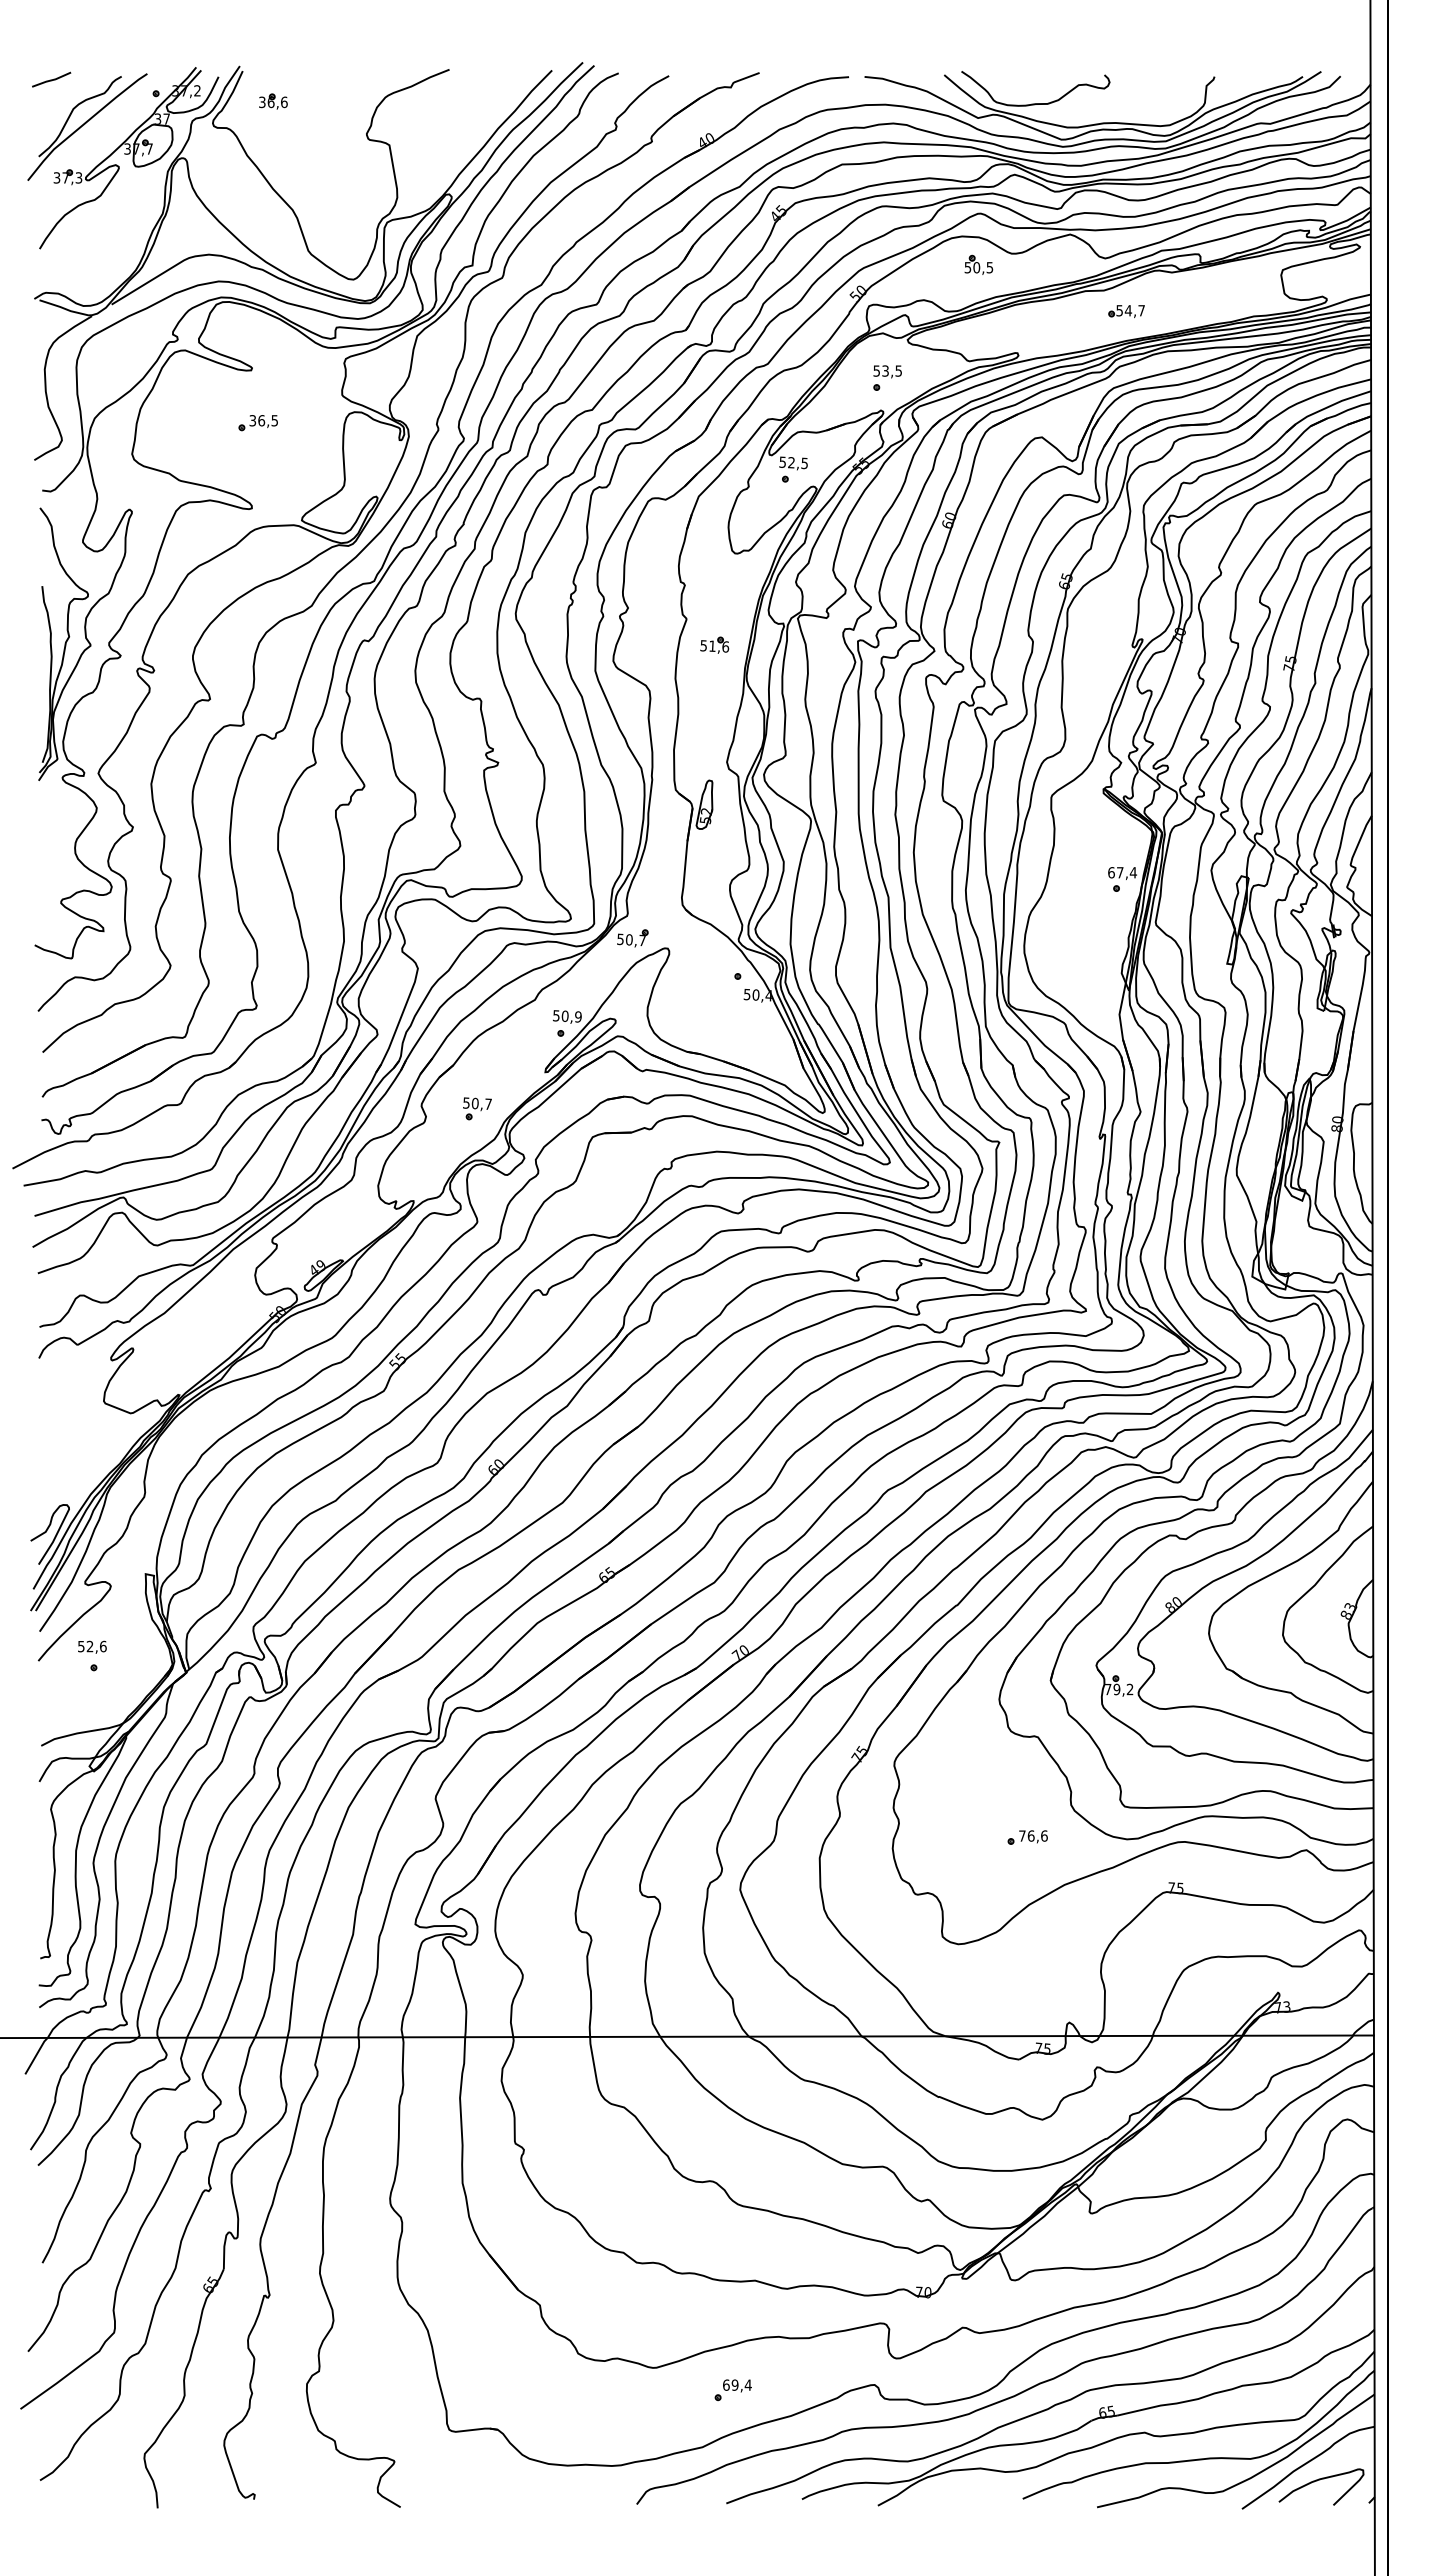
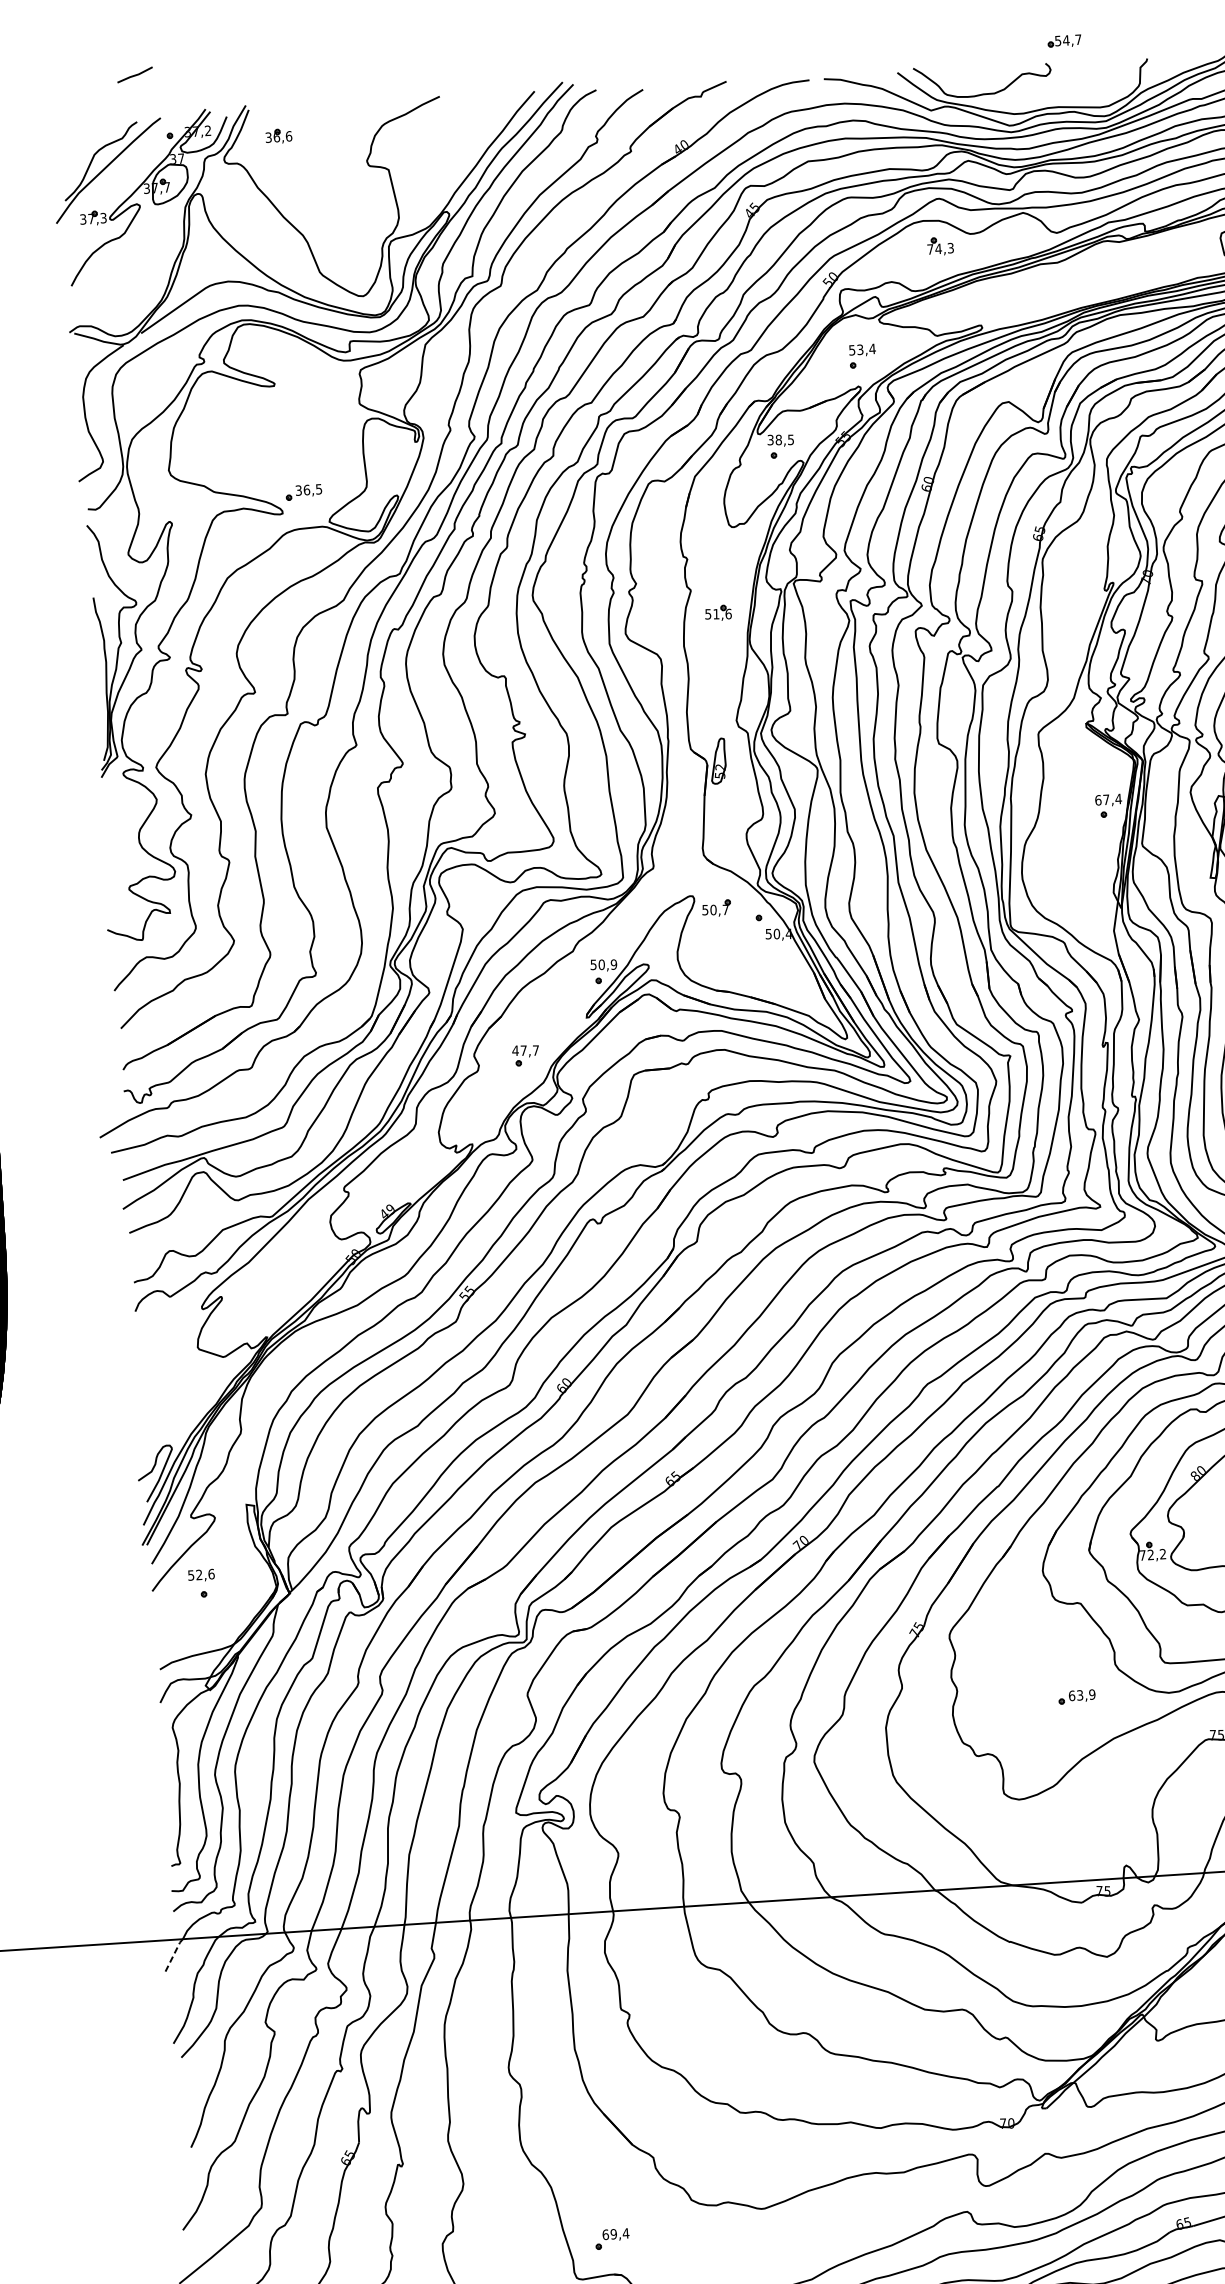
line: (51, 79) -> (134, 74), moved
text: (978, 267) -> (940, 248), 50,5 -> 74,3
part: (1126, 311) -> (1064, 41), moved
text: (898, 370) -> (872, 348), 53,5 -> 53,4
part: (257, 423) -> (303, 492), moved
text: (787, 462) -> (775, 440), 52,5 -> 38,5
part: (632, 938) -> (716, 908), moved
text: (470, 1103) -> (519, 1050), 50,7 -> 47,7
text: (1116, 1689) -> (1150, 1554), 79,2 -> 72,2
text: (1033, 1835) -> (1082, 1694), 76,6 -> 63,9
line: (36, 2055) -> (173, 1956), solid -> dashed
part: (732, 2390) -> (611, 2239), moved

